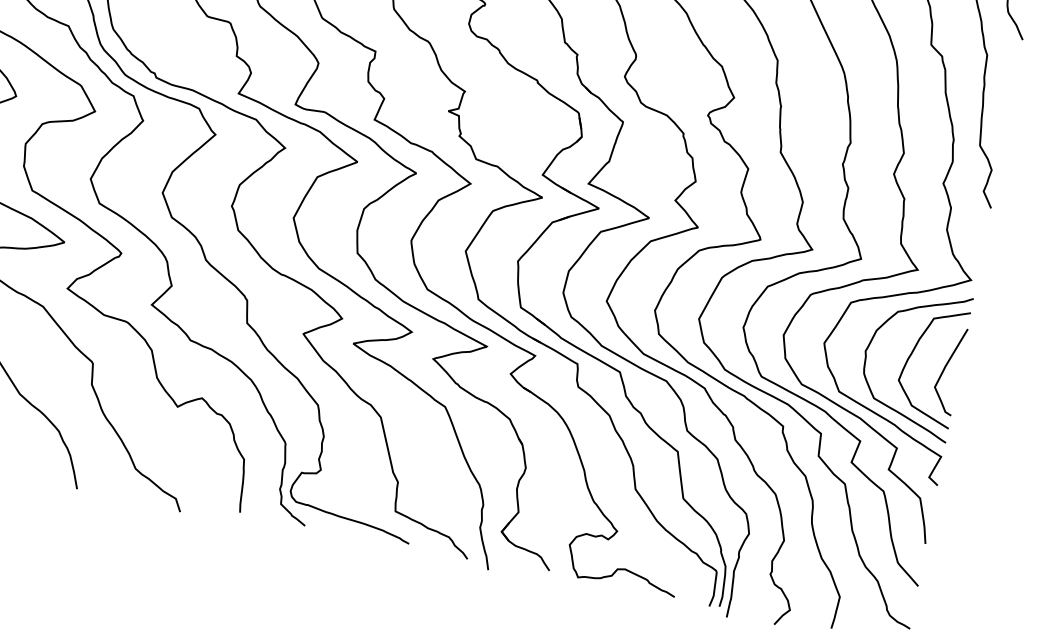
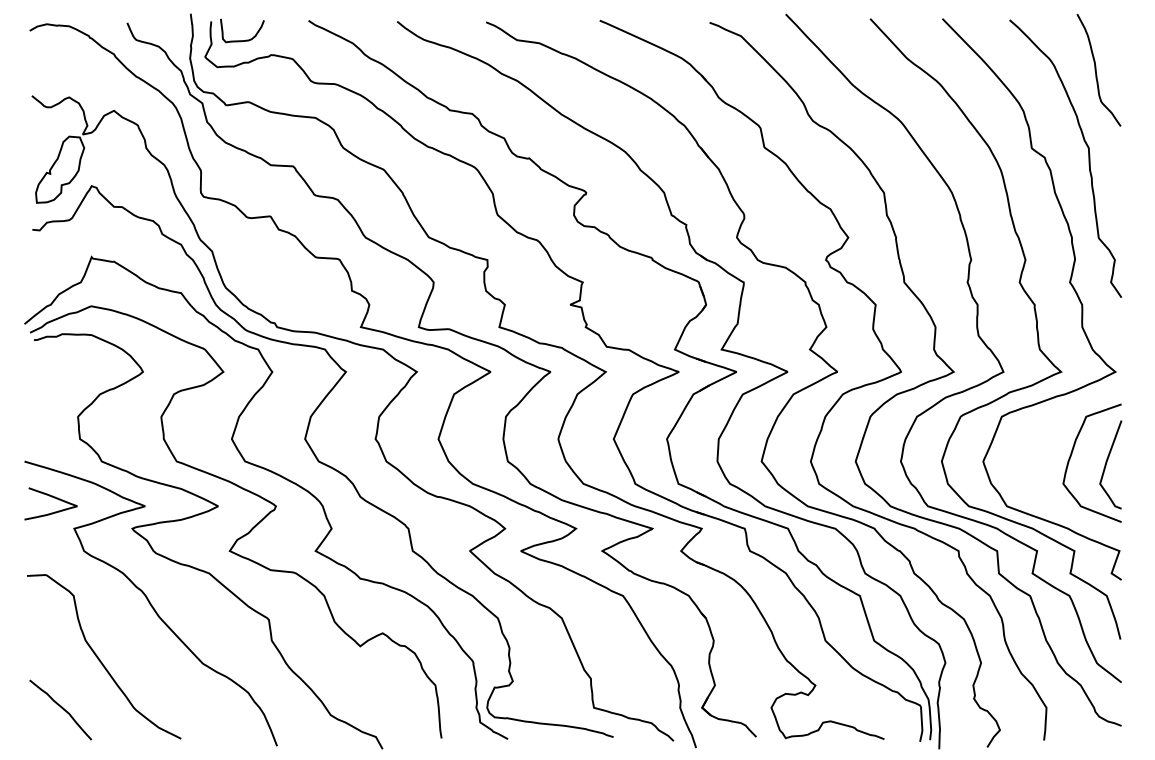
curve: (872, 340) -> (1030, 449), removed

